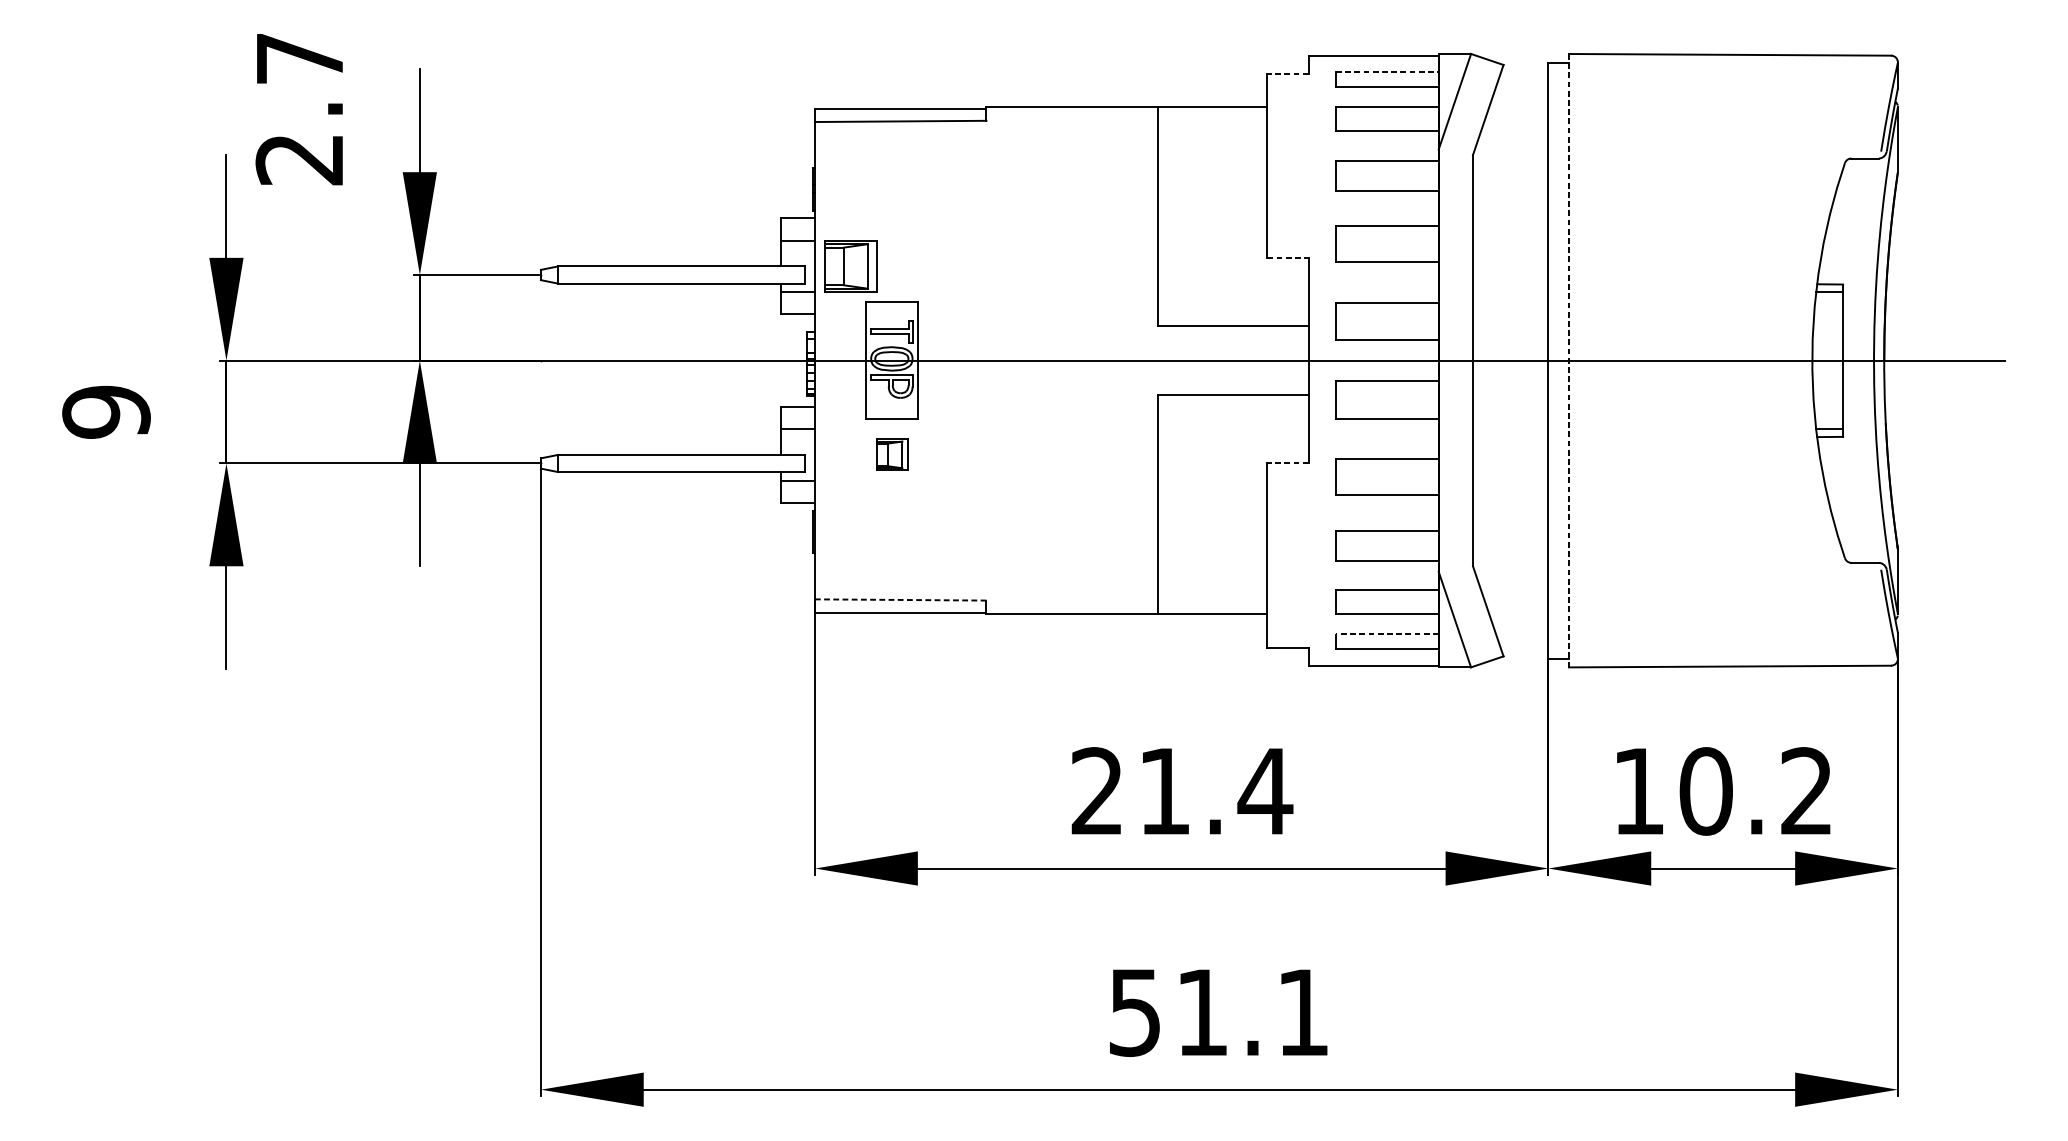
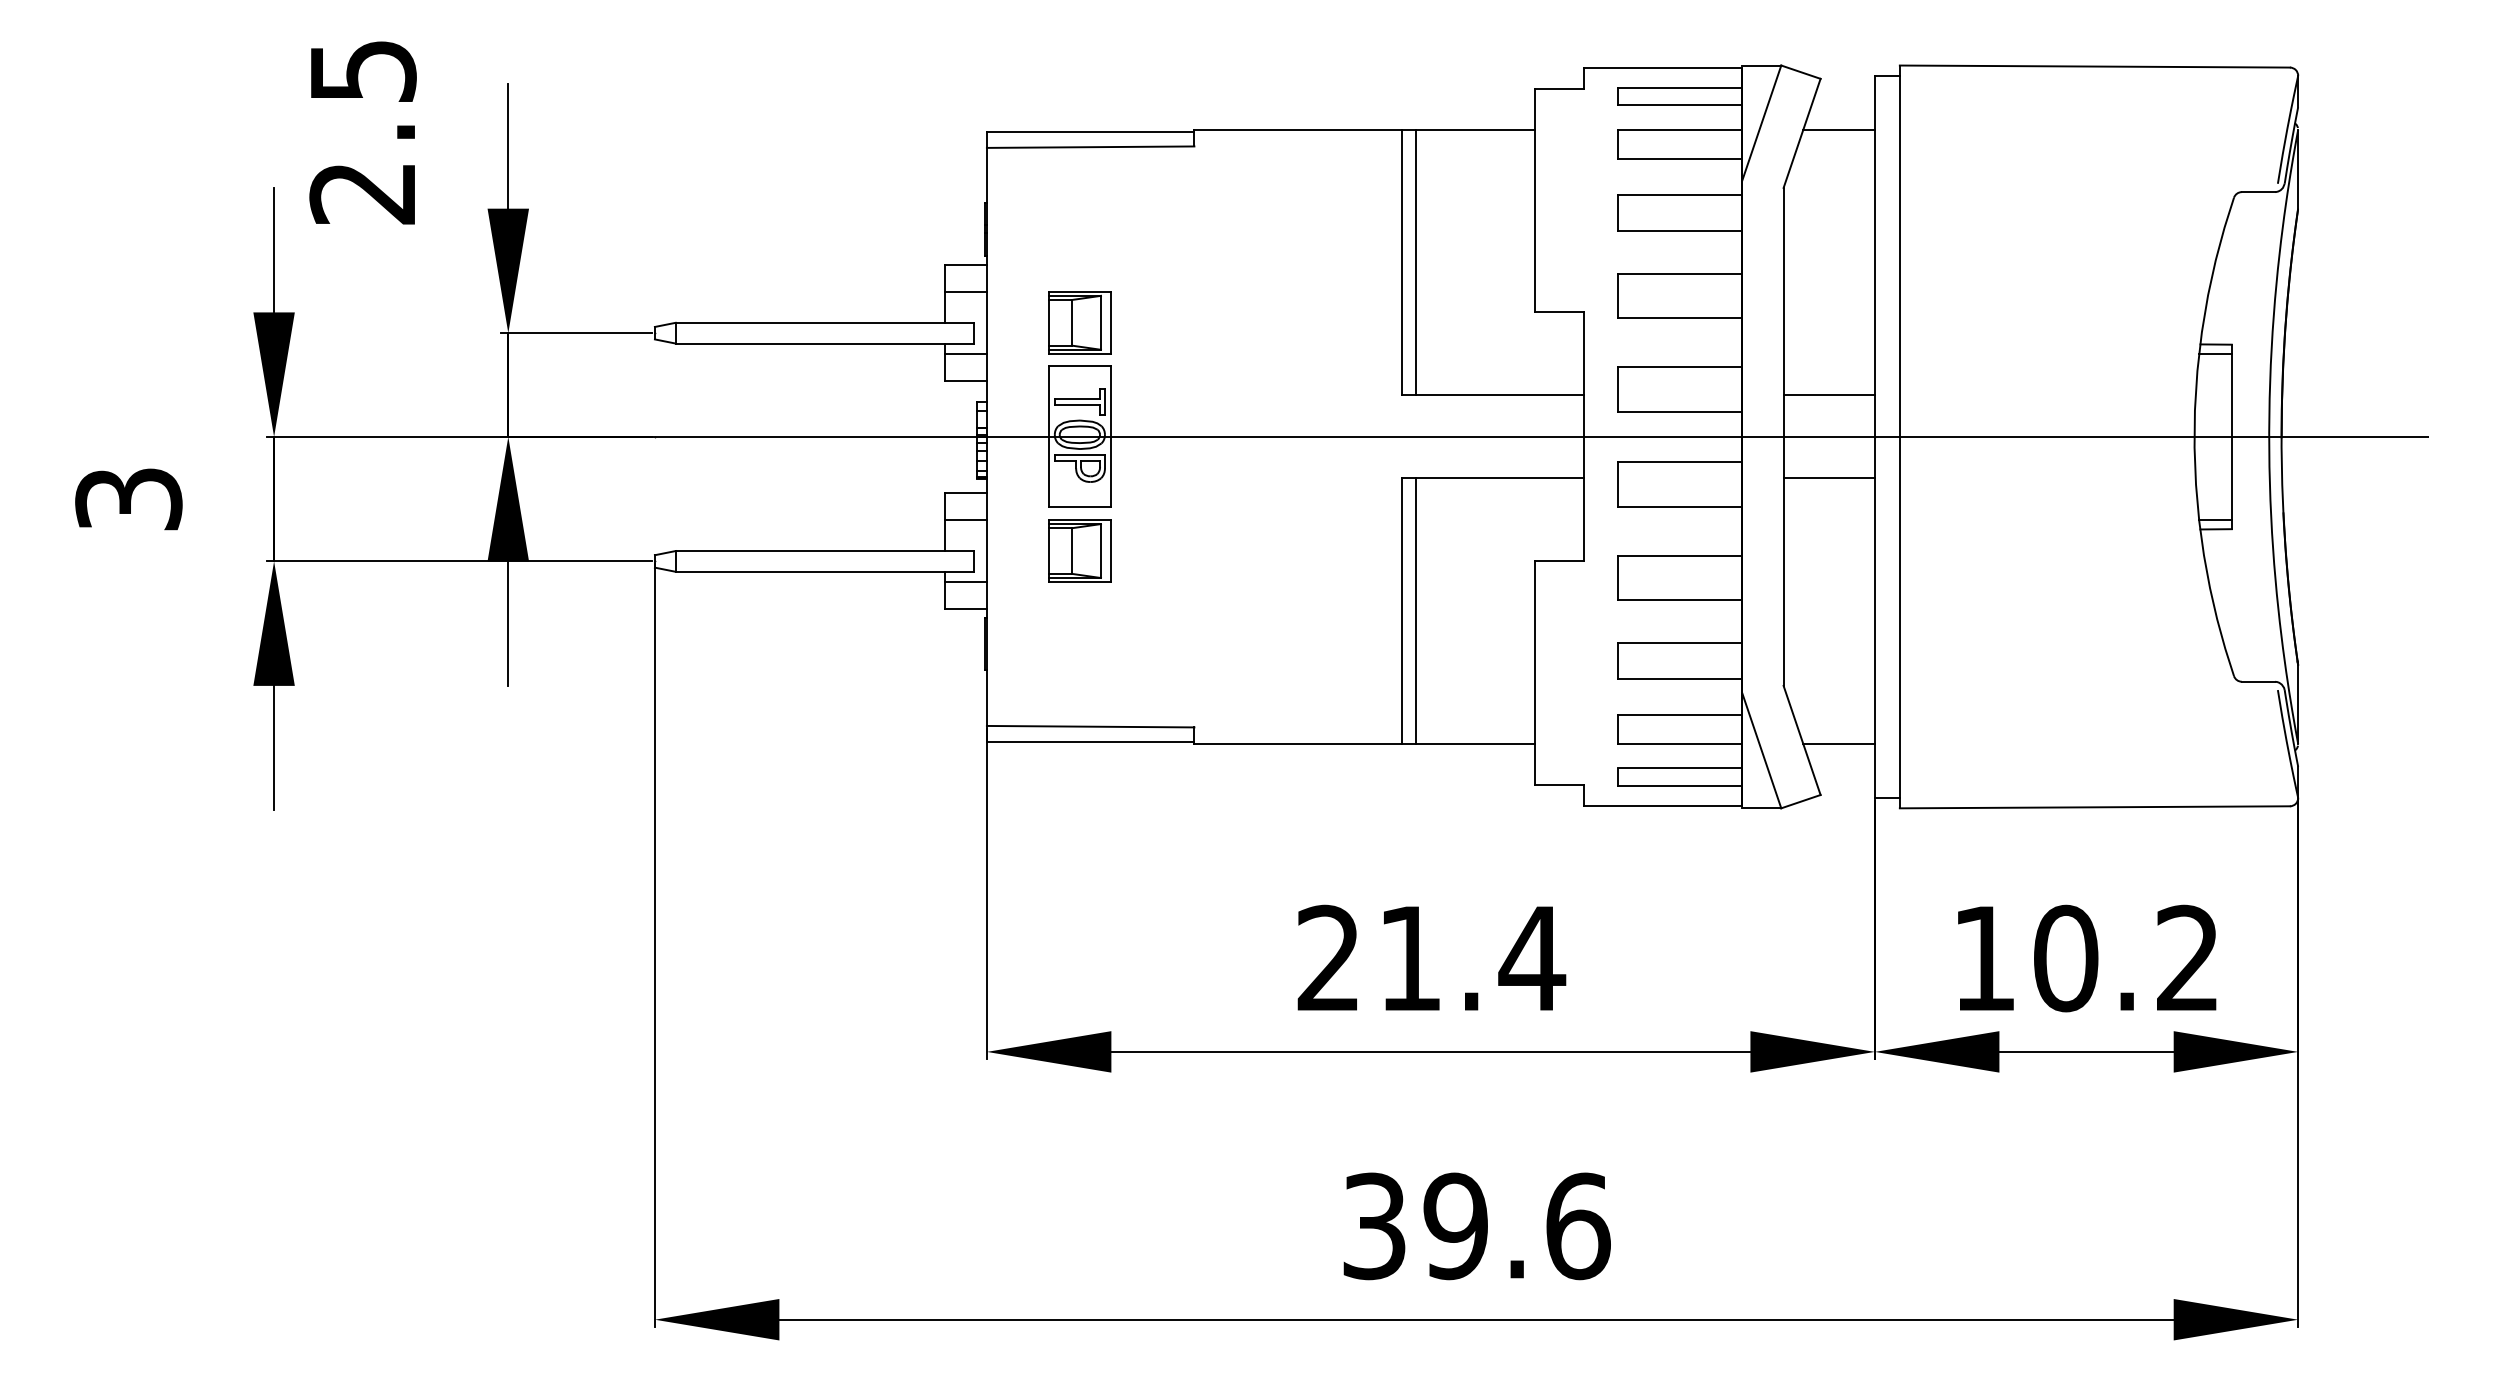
text: (300, 58) -> (363, 71), 2.7 -> 2.5
line: (1387, 72) -> (1680, 87), dashed -> solid
line: (1287, 73) -> (1559, 89), dashed -> solid
line: (1518, 106) -> (1838, 129), added
line: (1169, 216) -> (1416, 262), added
line: (1287, 257) -> (1559, 312), dashed -> solid
part: (850, 266) -> (1079, 322), moved
line: (1510, 326) -> (1828, 395), added
line: (1568, 360) -> (1899, 436), dashed -> solid
line: (1510, 395) -> (1828, 478), added
text: (106, 412) -> (128, 499), 9 -> 3
part: (891, 454) -> (1079, 550), size x1.67
line: (1287, 463) -> (1559, 561), dashed -> solid
line: (1169, 504) -> (1416, 611), added
line: (900, 599) -> (1090, 726), dashed -> solid
line: (1518, 614) -> (1838, 744), added
line: (1387, 634) -> (1679, 768), dashed -> solid
text: (1219, 1012) -> (1476, 1226), 51.1 -> 39.6

